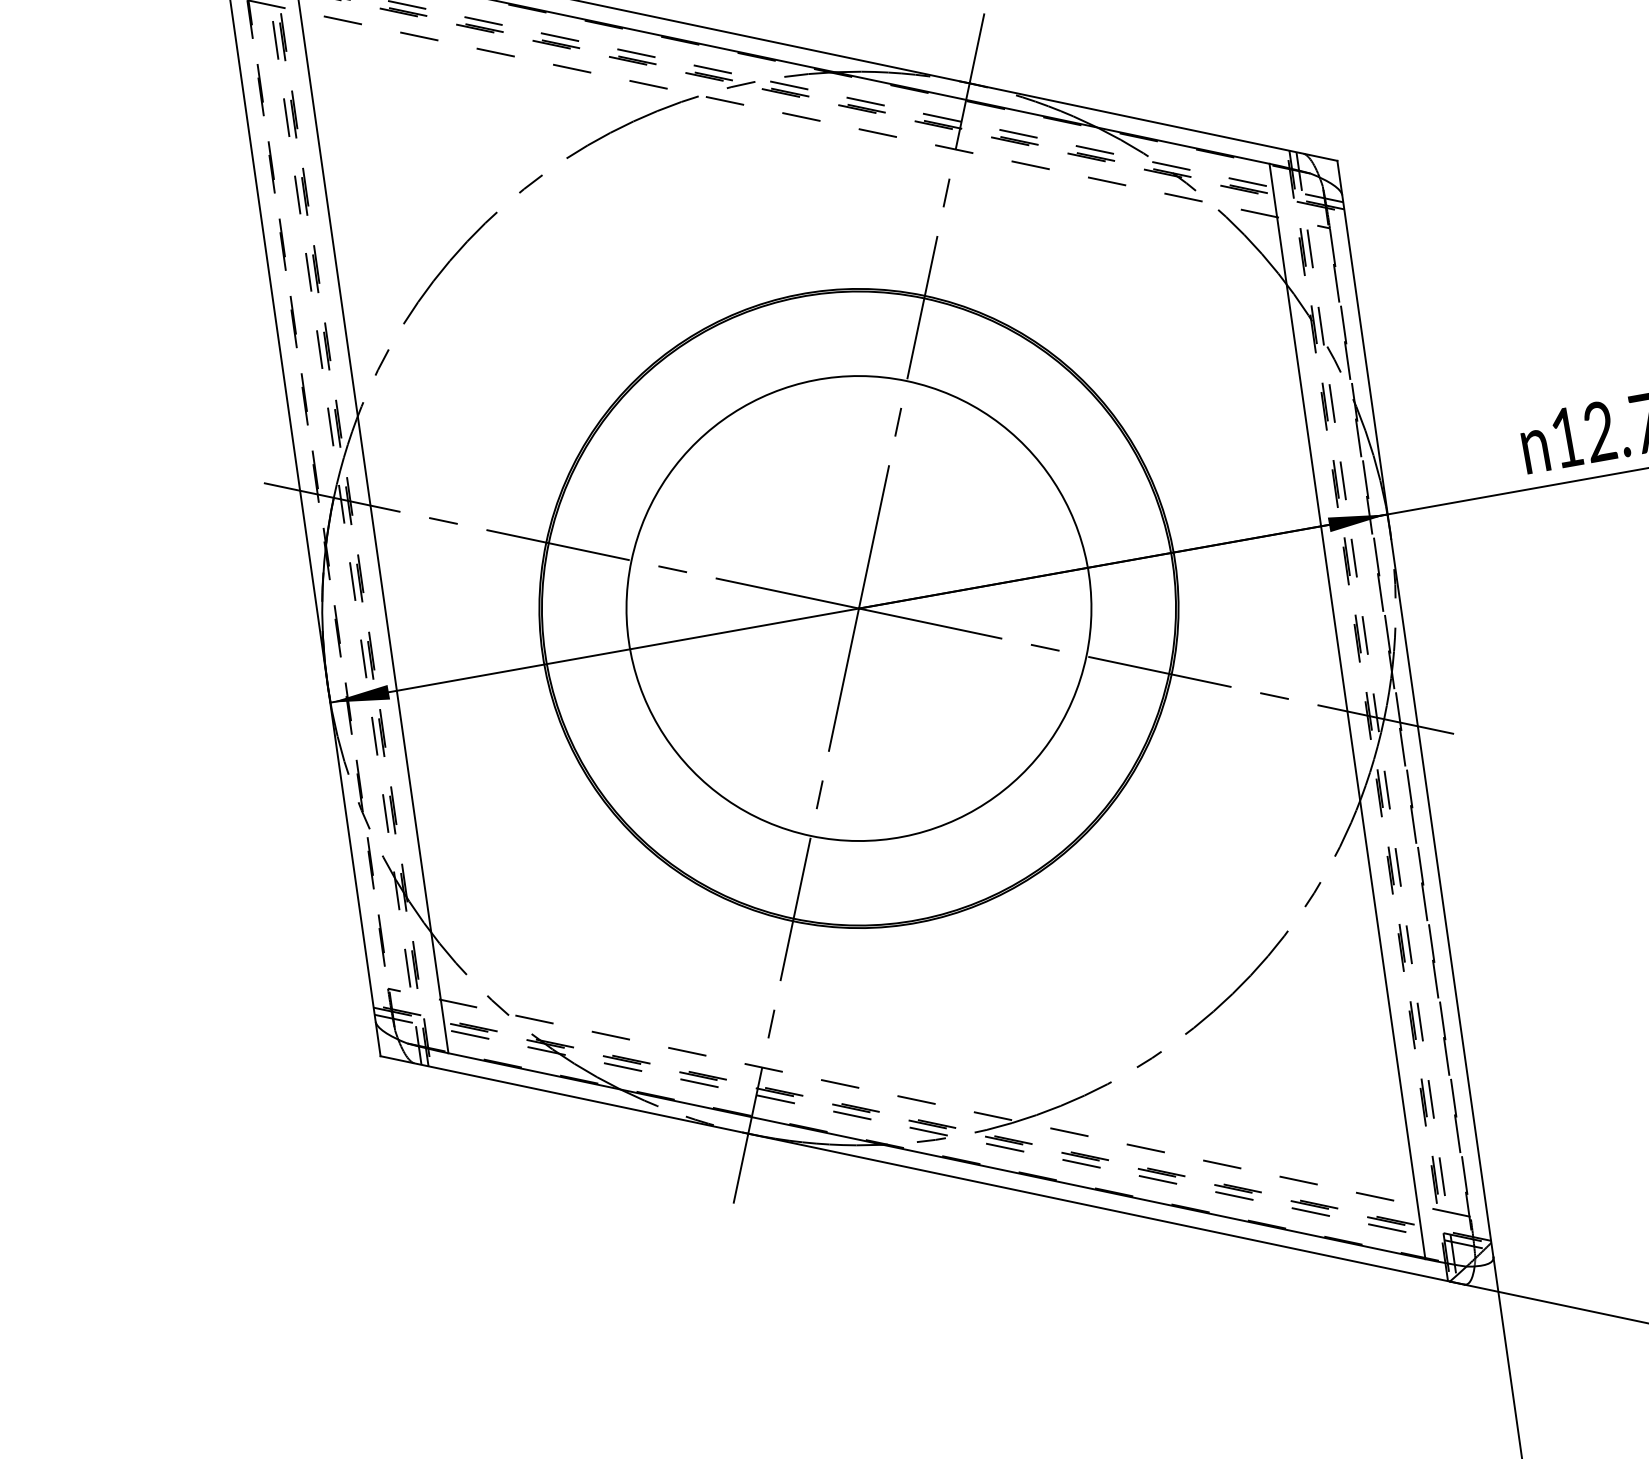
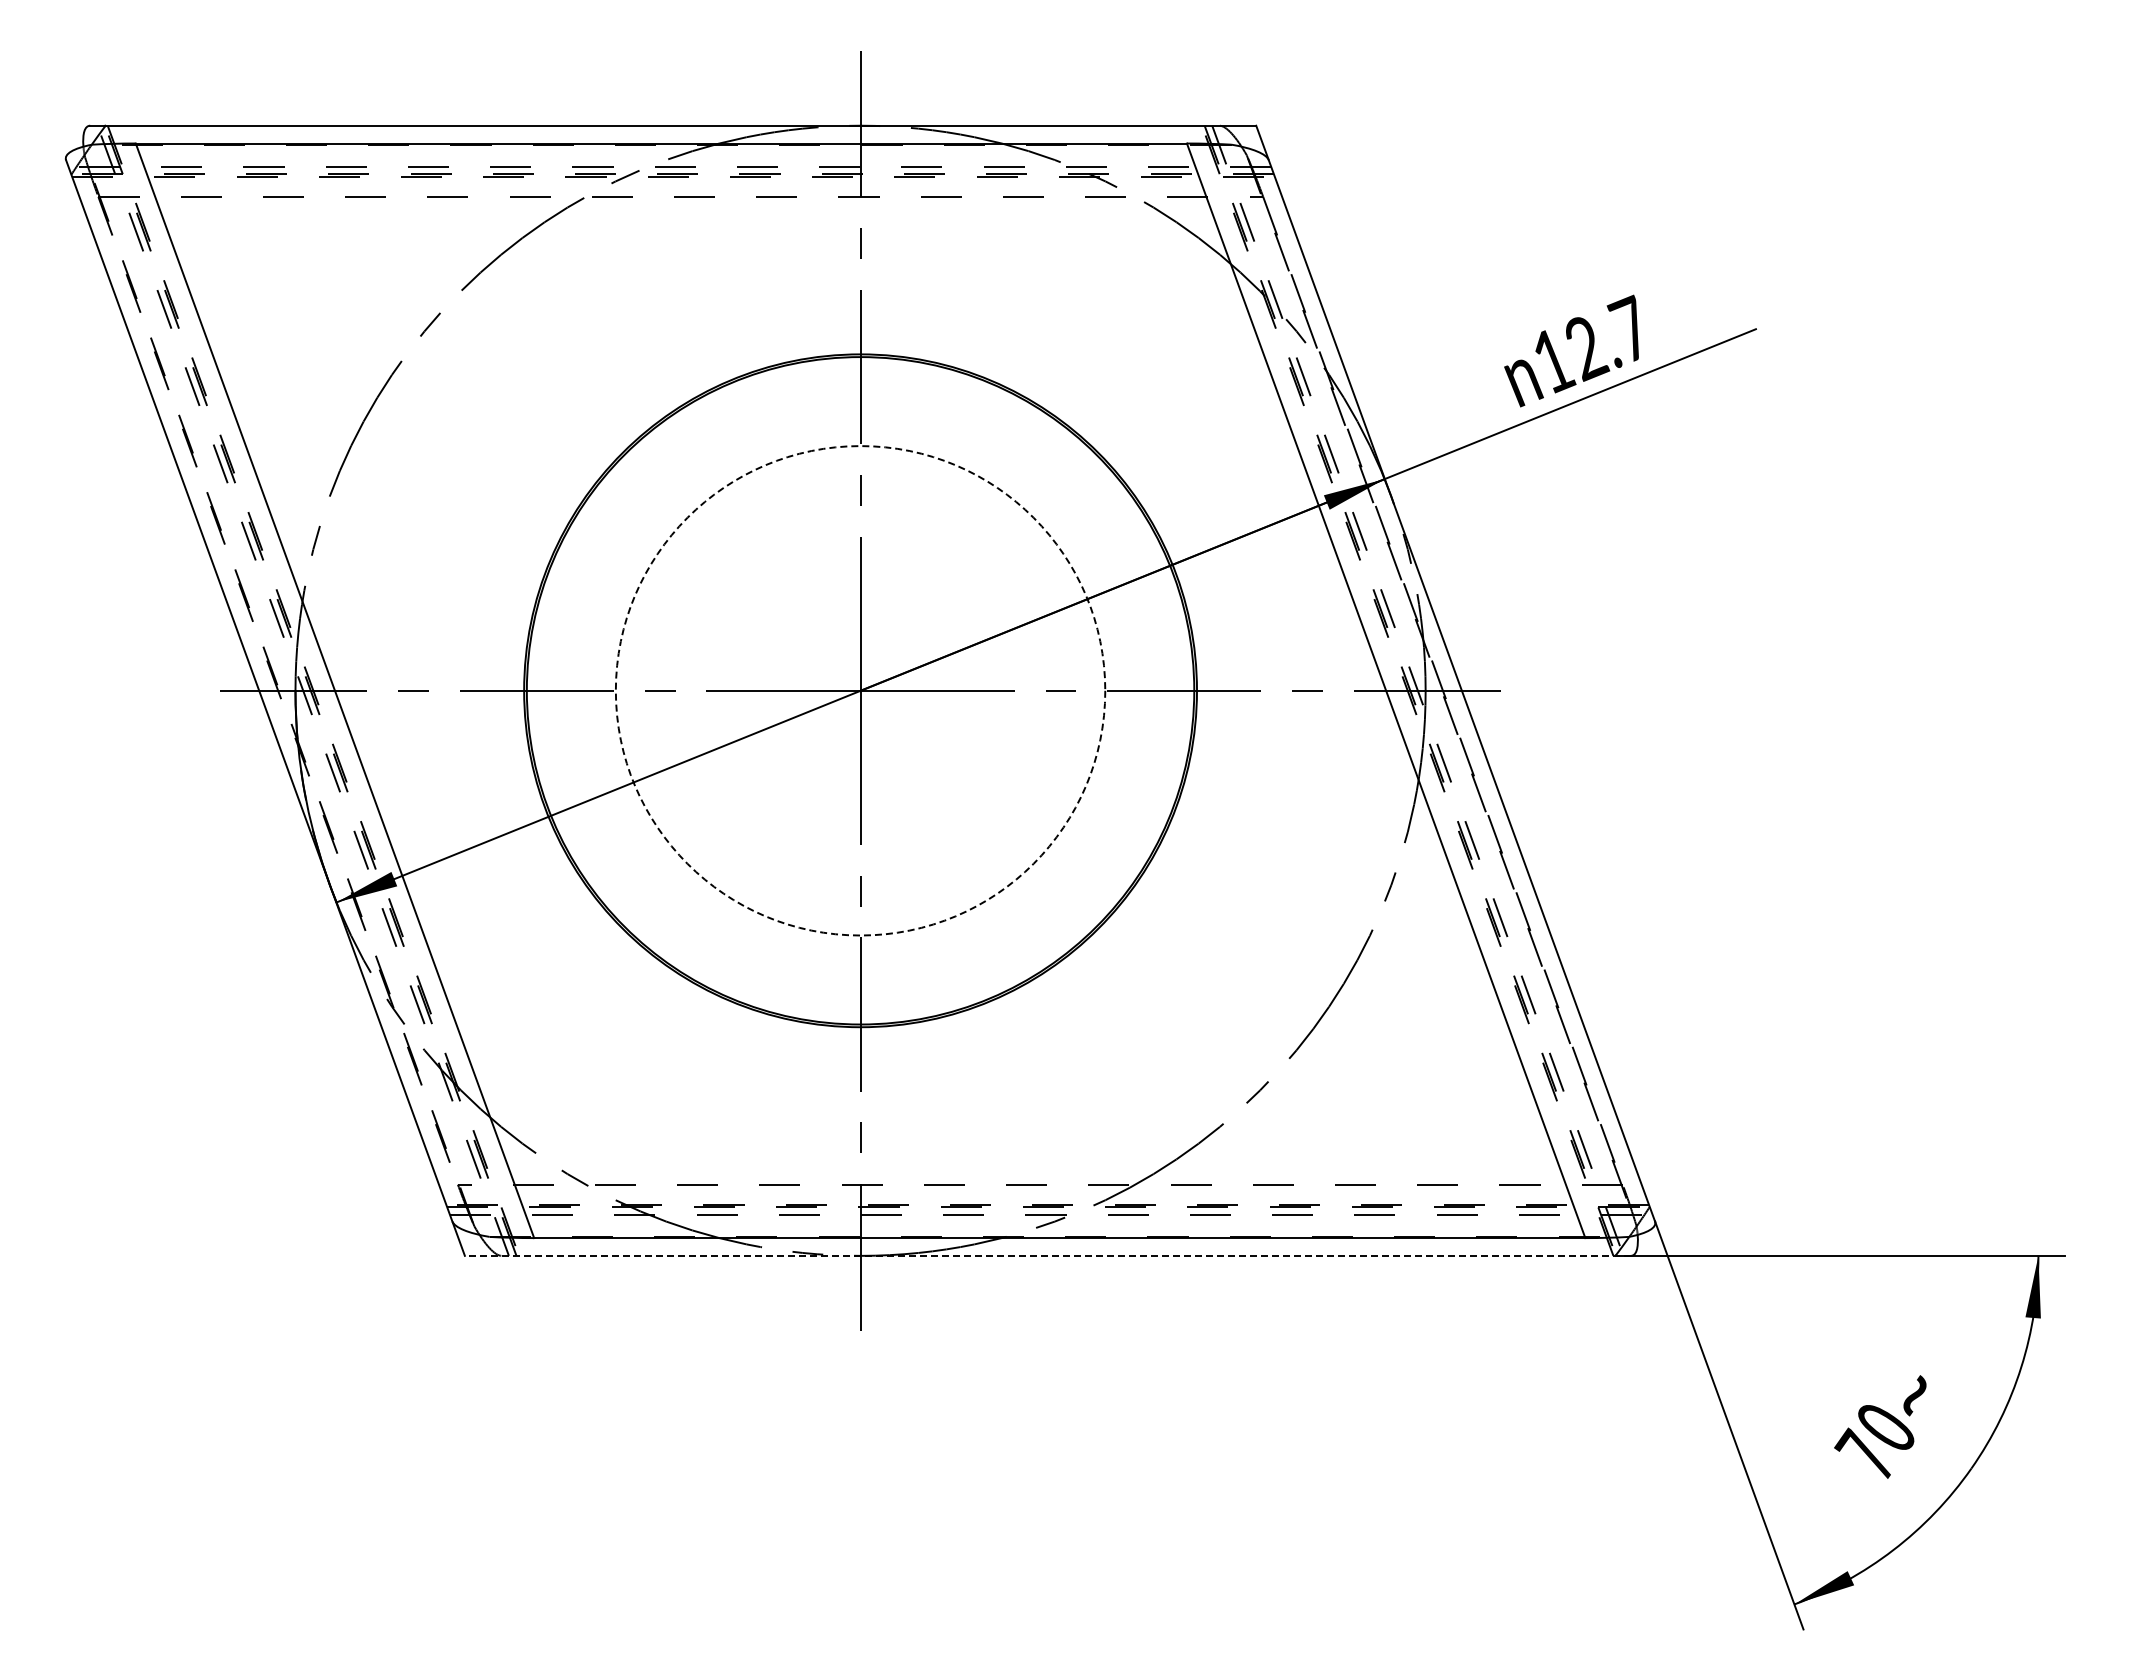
circle: (858, 608) -> (860, 690), solid -> dashed
line: (922, 1169) -> (1047, 1255), solid -> dashed

